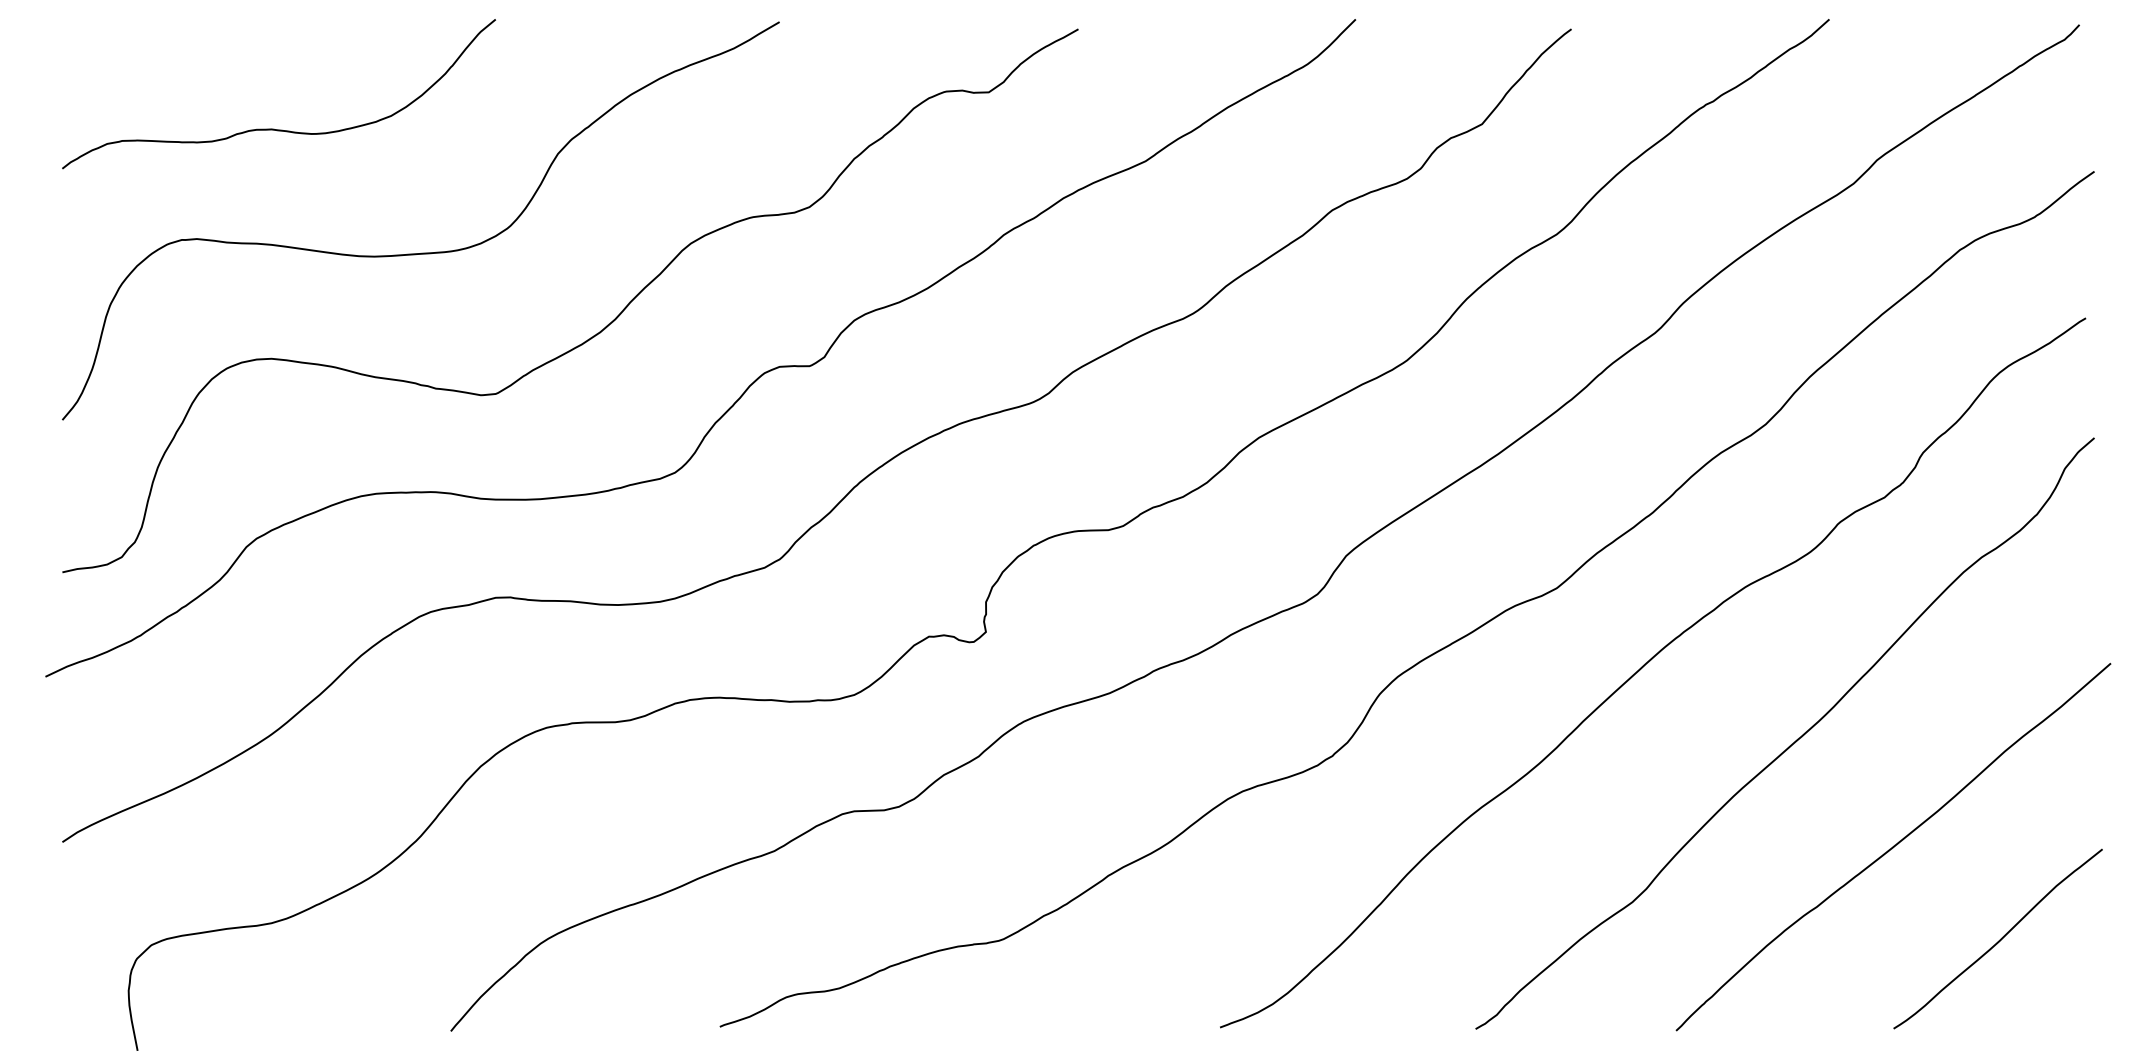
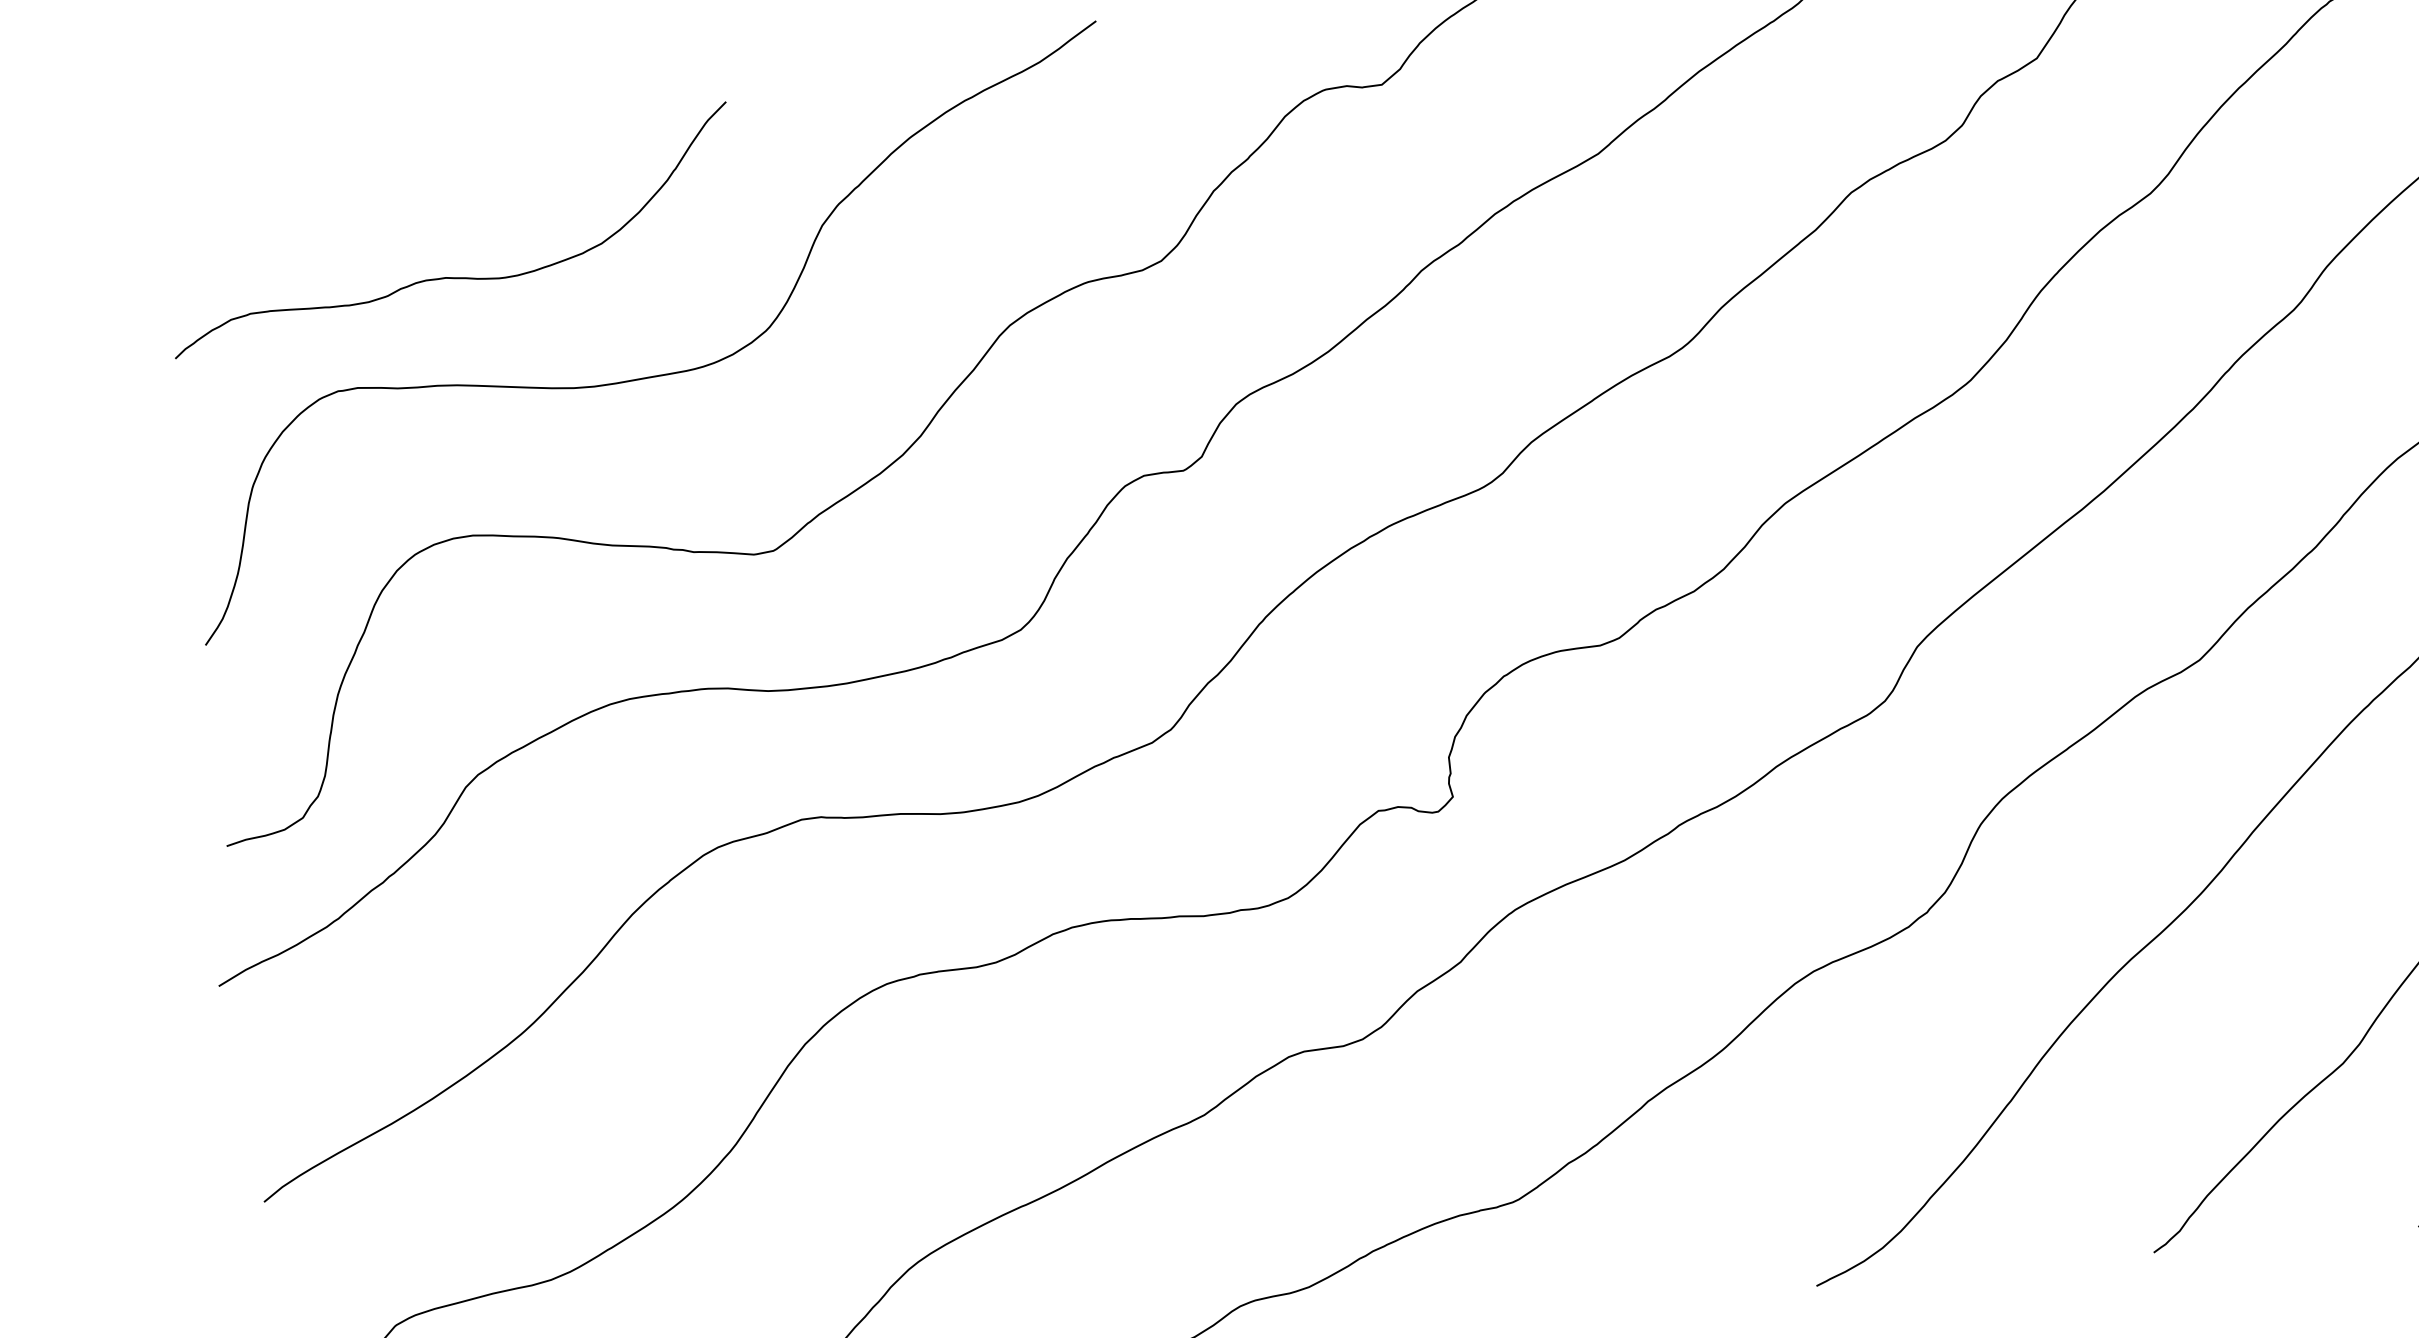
curve: (274, 128) -> (449, 276), moved

